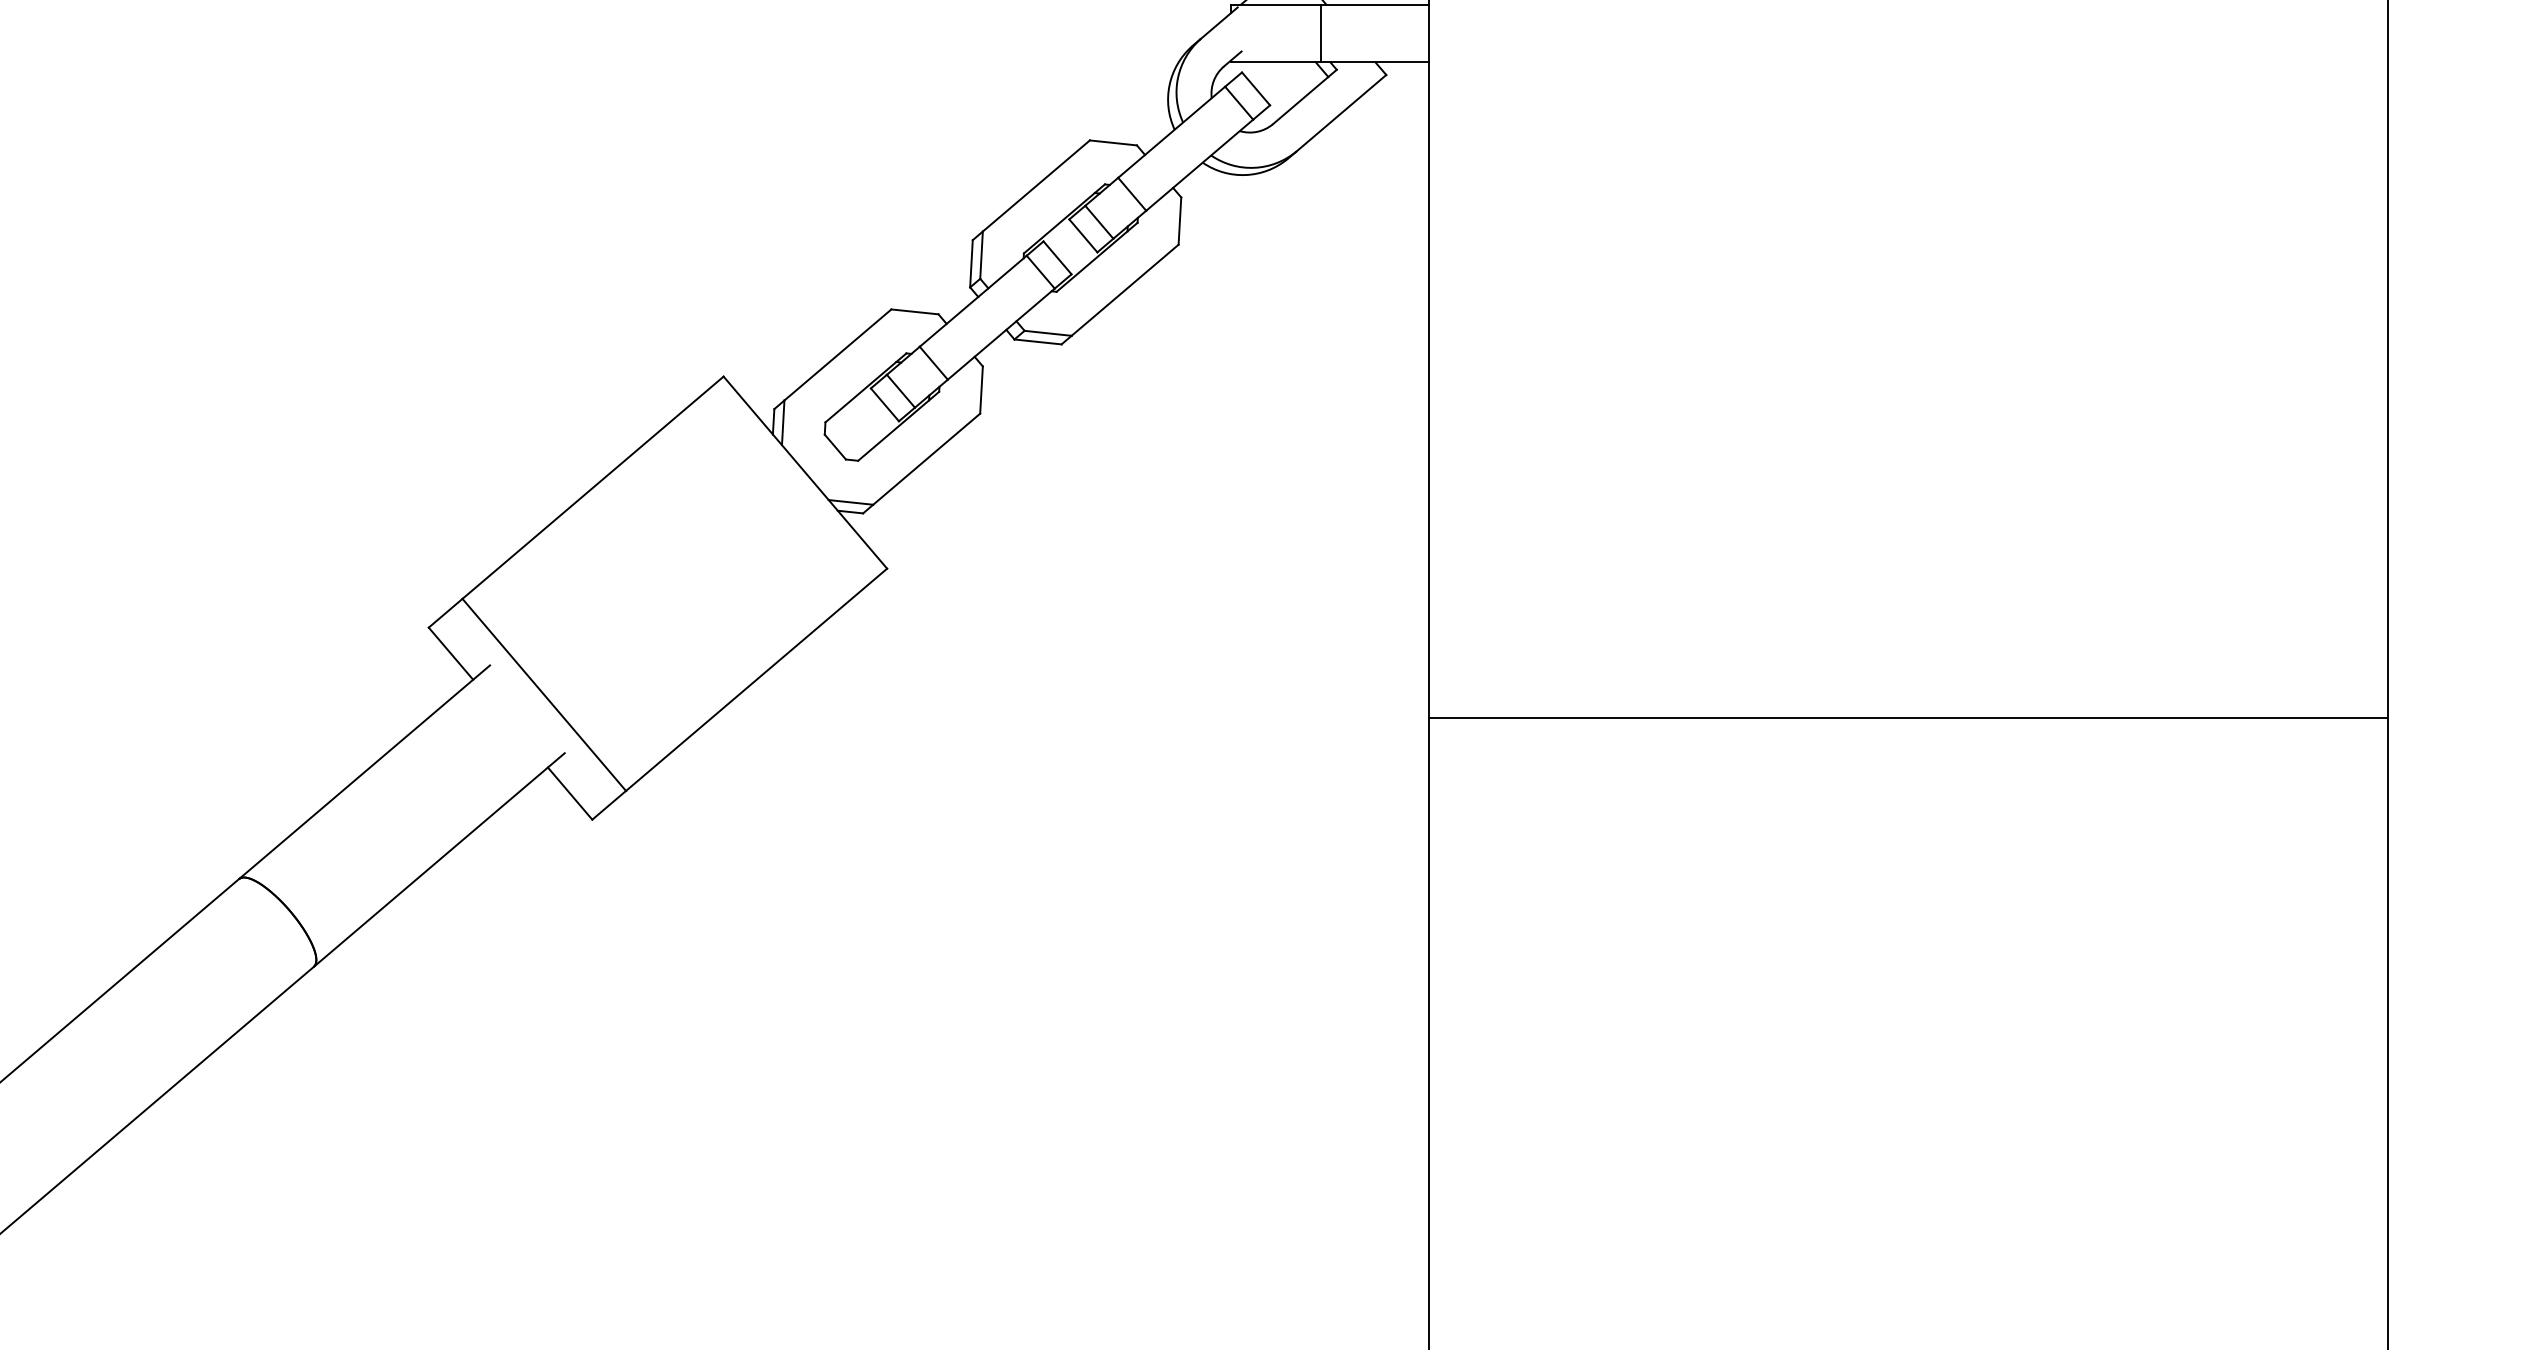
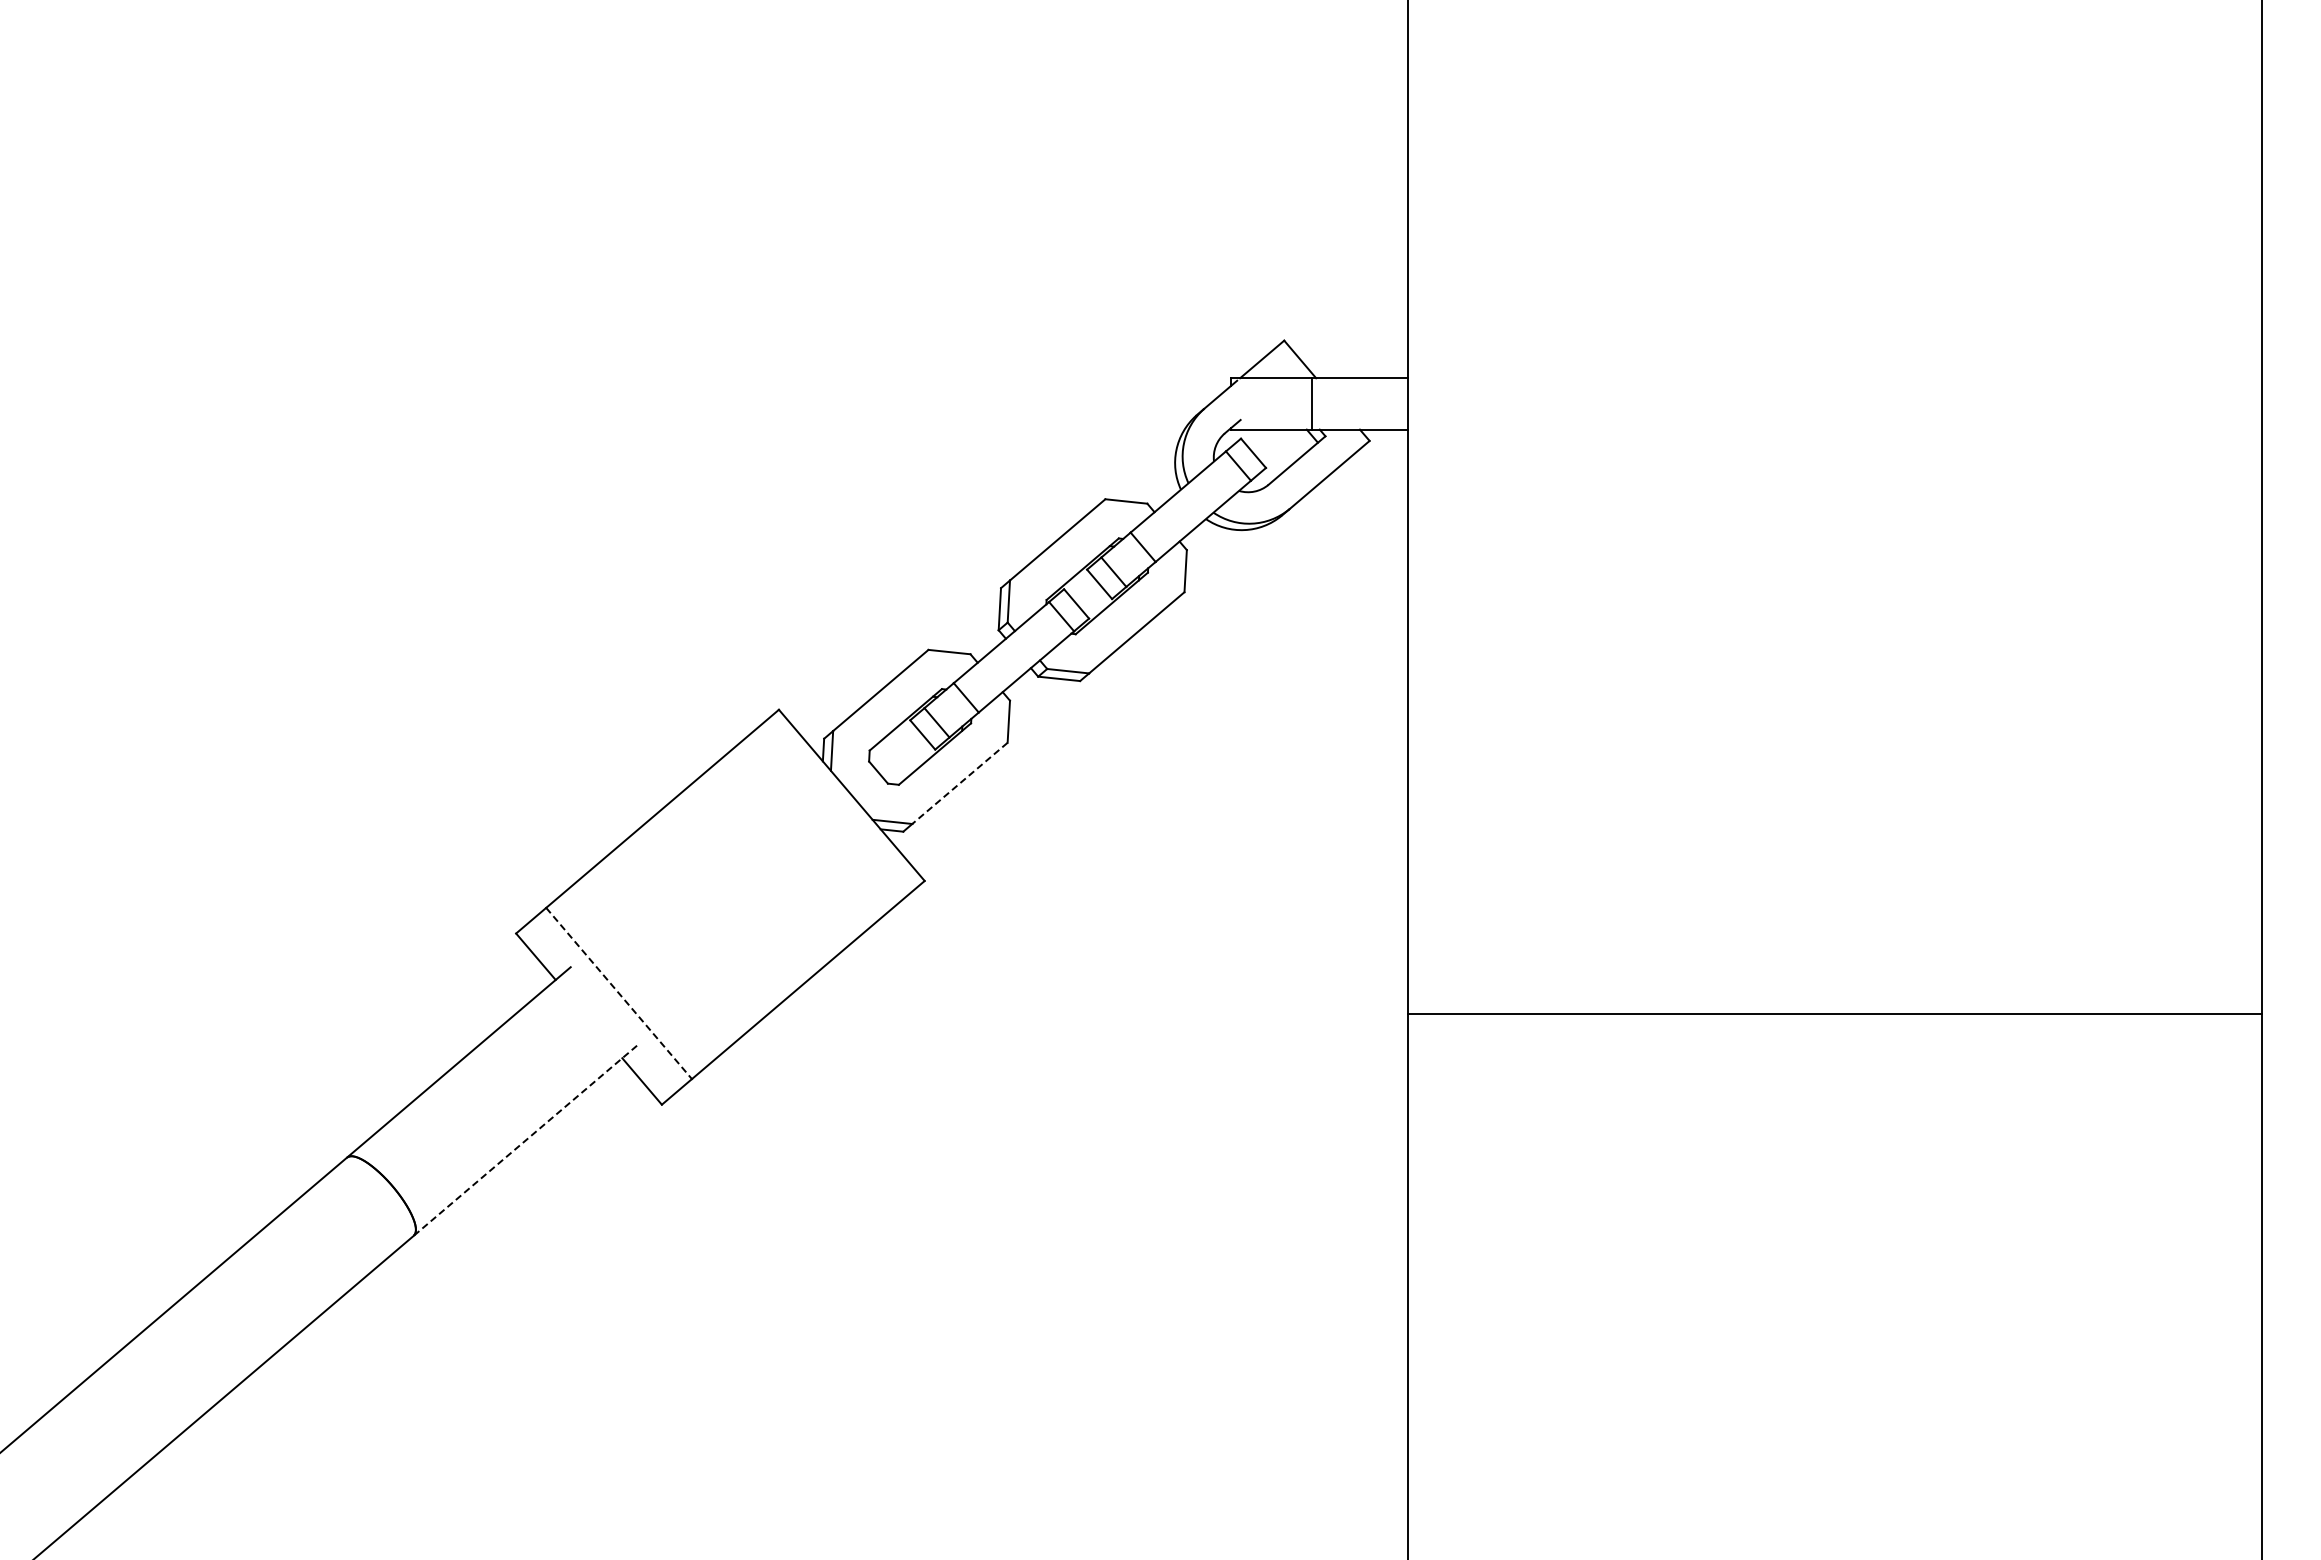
line: (926, 459) -> (959, 783), solid -> dashed
line: (544, 694) -> (619, 993), solid -> dashed
line: (439, 859) -> (525, 1140), solid -> dashed

